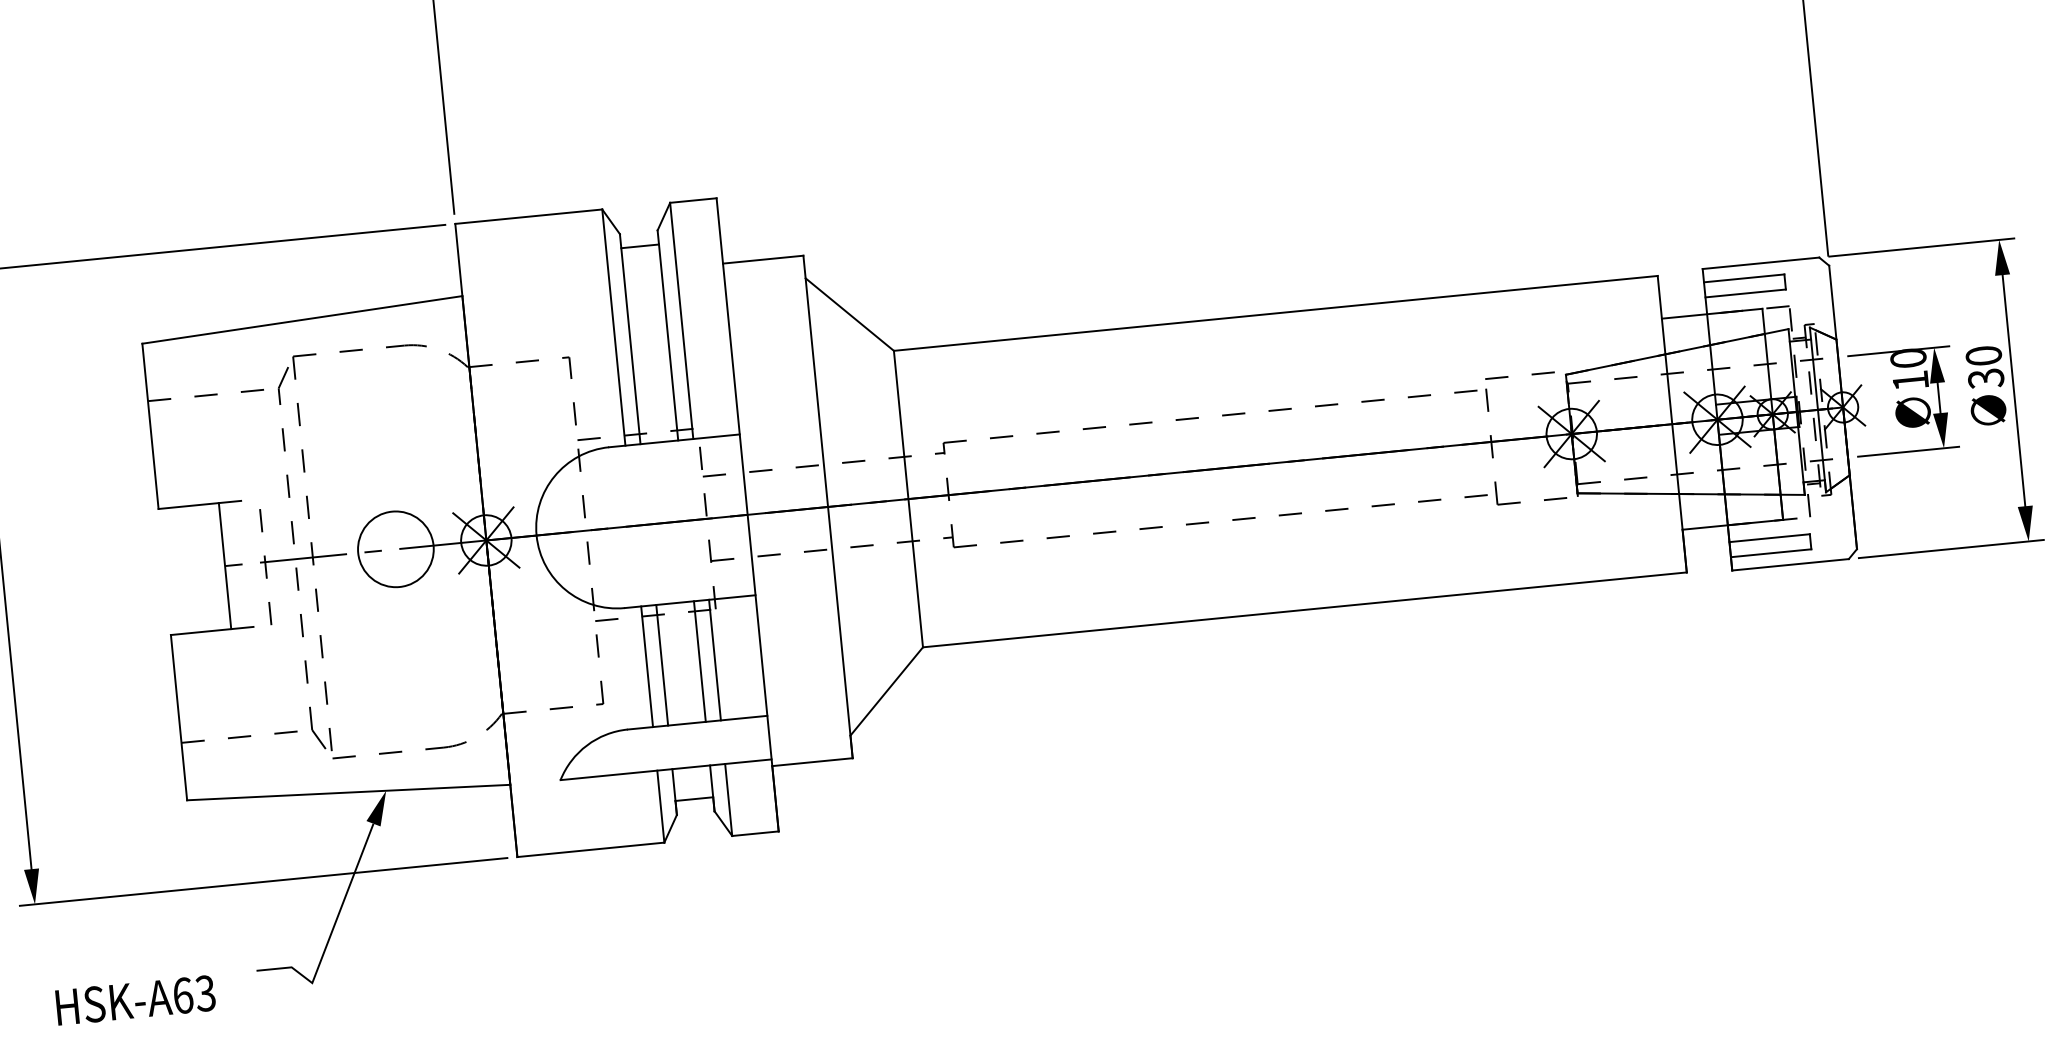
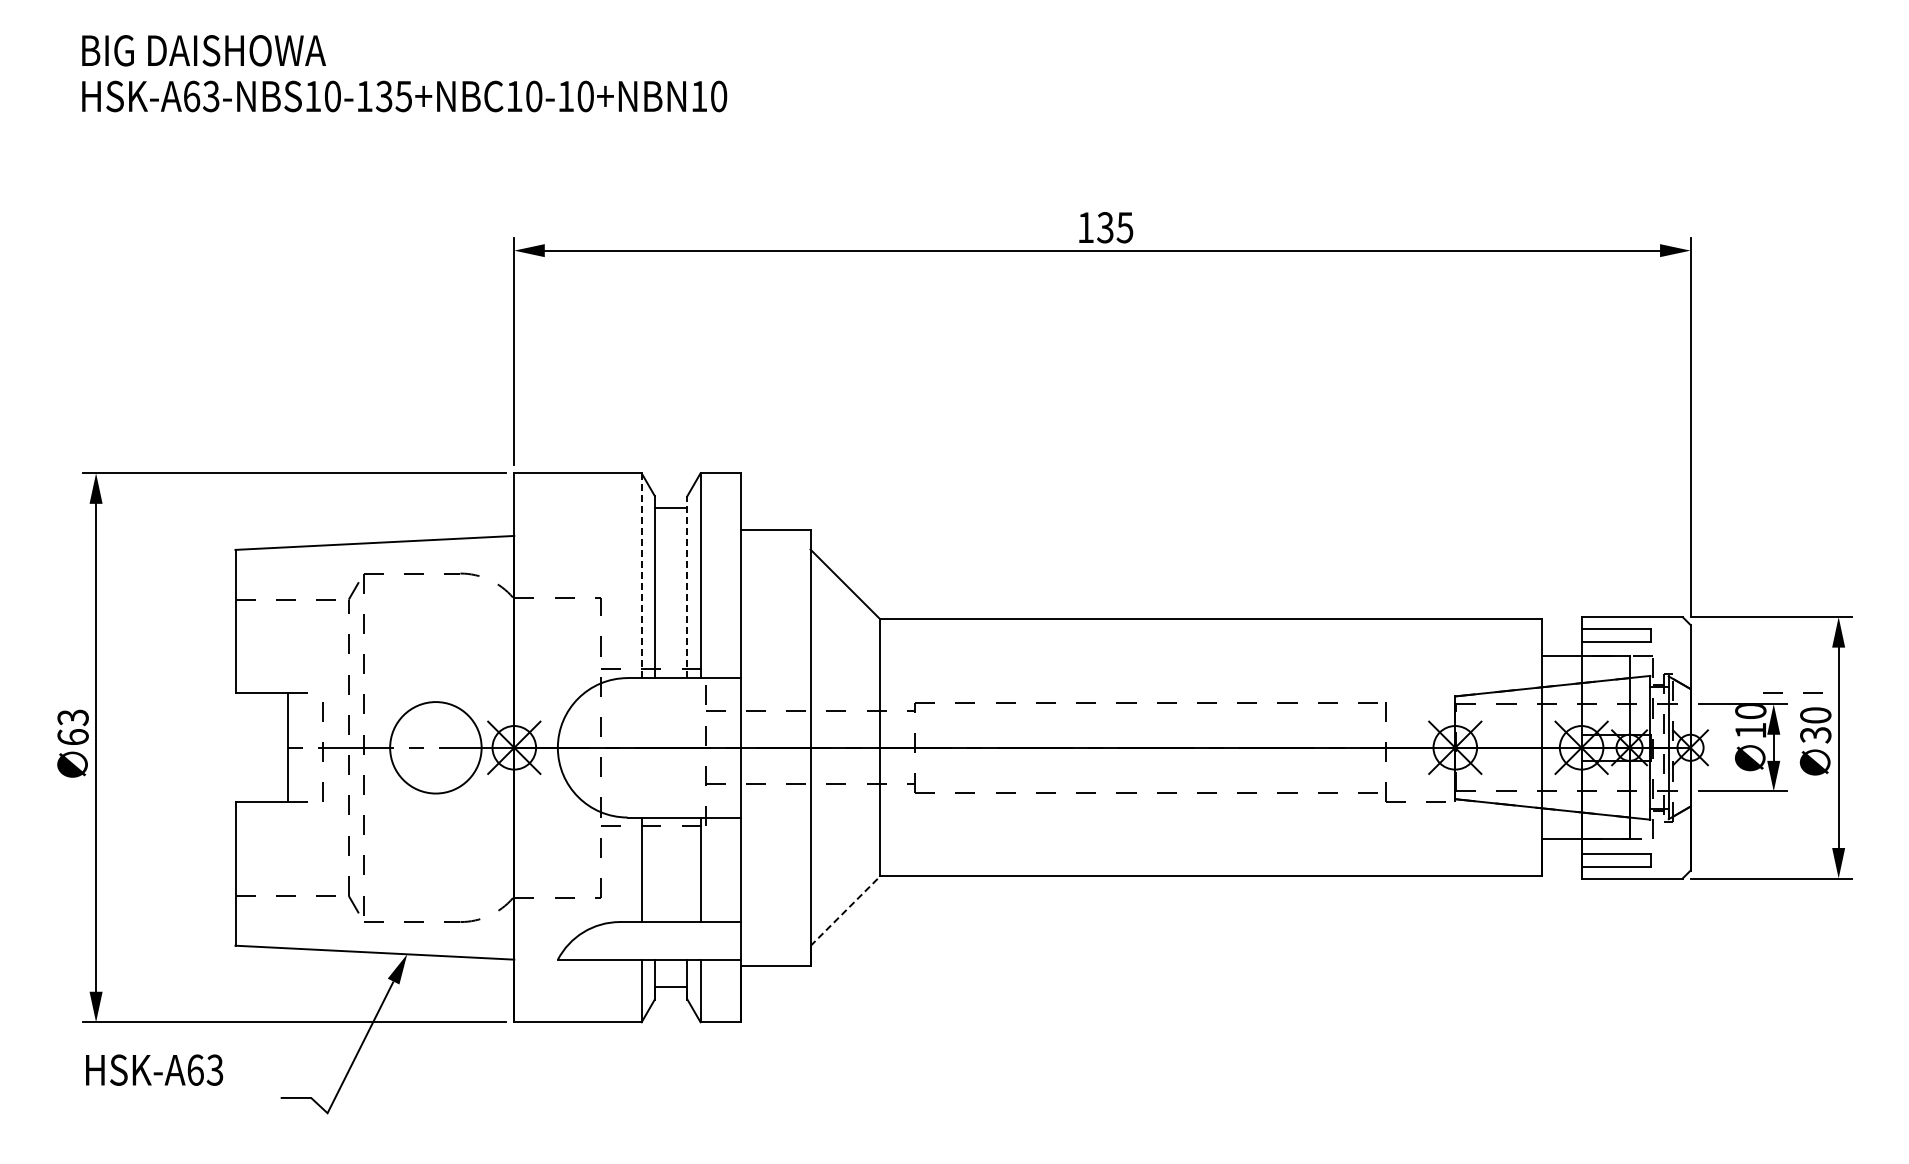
line: (613, 327) -> (641, 575), solid -> dashed
line: (667, 334) -> (687, 586), solid -> dashed
line: (1508, 375) -> (1782, 692), moved
circle: (395, 549) -> (435, 747), size x1.4
line: (699, 661) -> (687, 869), removed
line: (661, 664) -> (654, 869), removed
line: (886, 690) -> (845, 910), solid -> dashed
text: (135, 999) -> (154, 1069), moved

